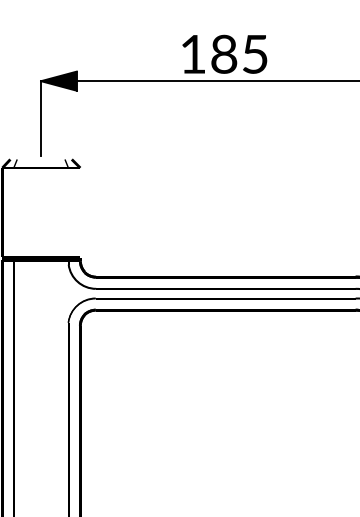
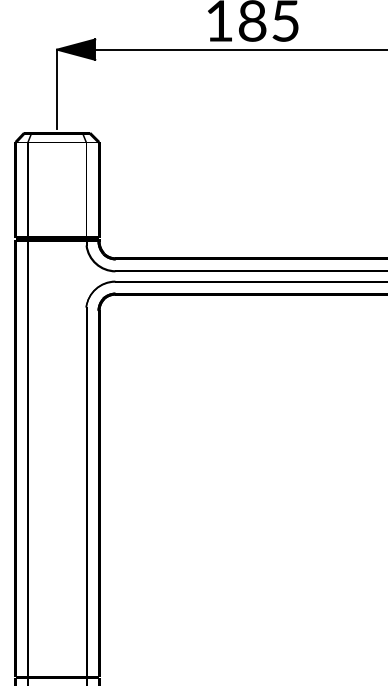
fill: (40, 158) -> (56, 132), added
fill: (68, 212) -> (86, 189), added
fill: (79, 212) -> (98, 189), added
fill: (13, 214) -> (27, 191), added

